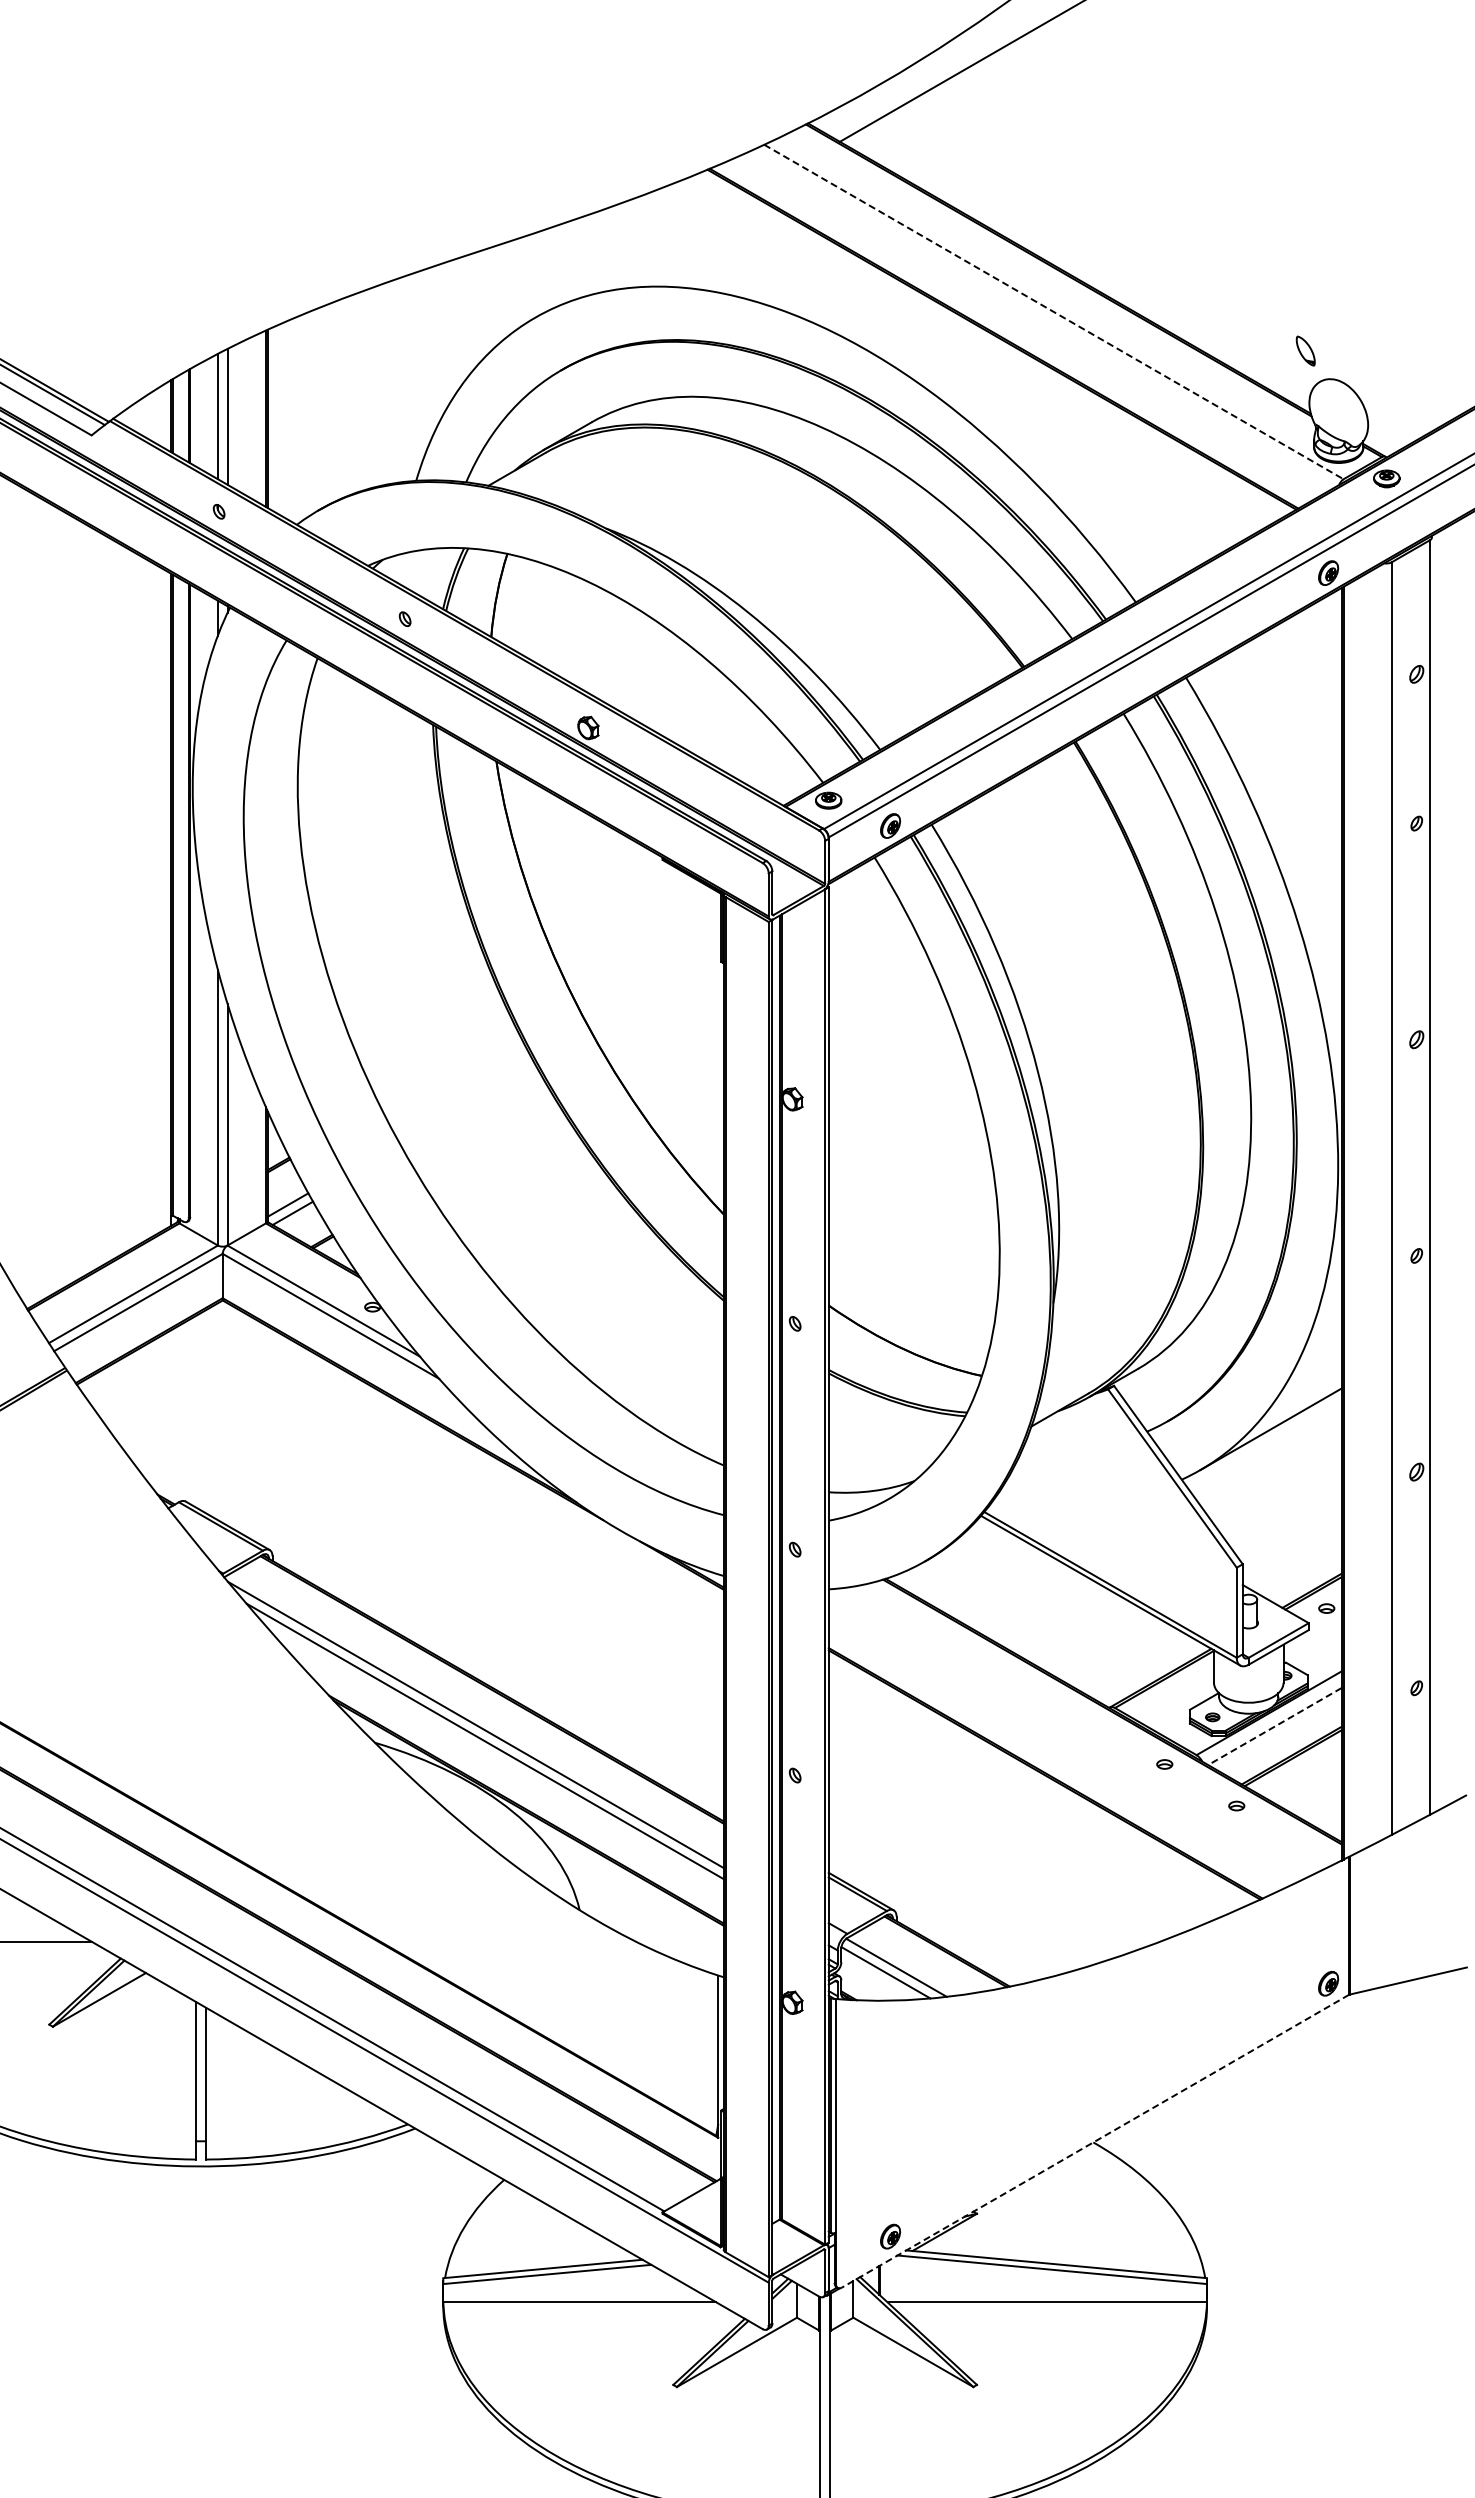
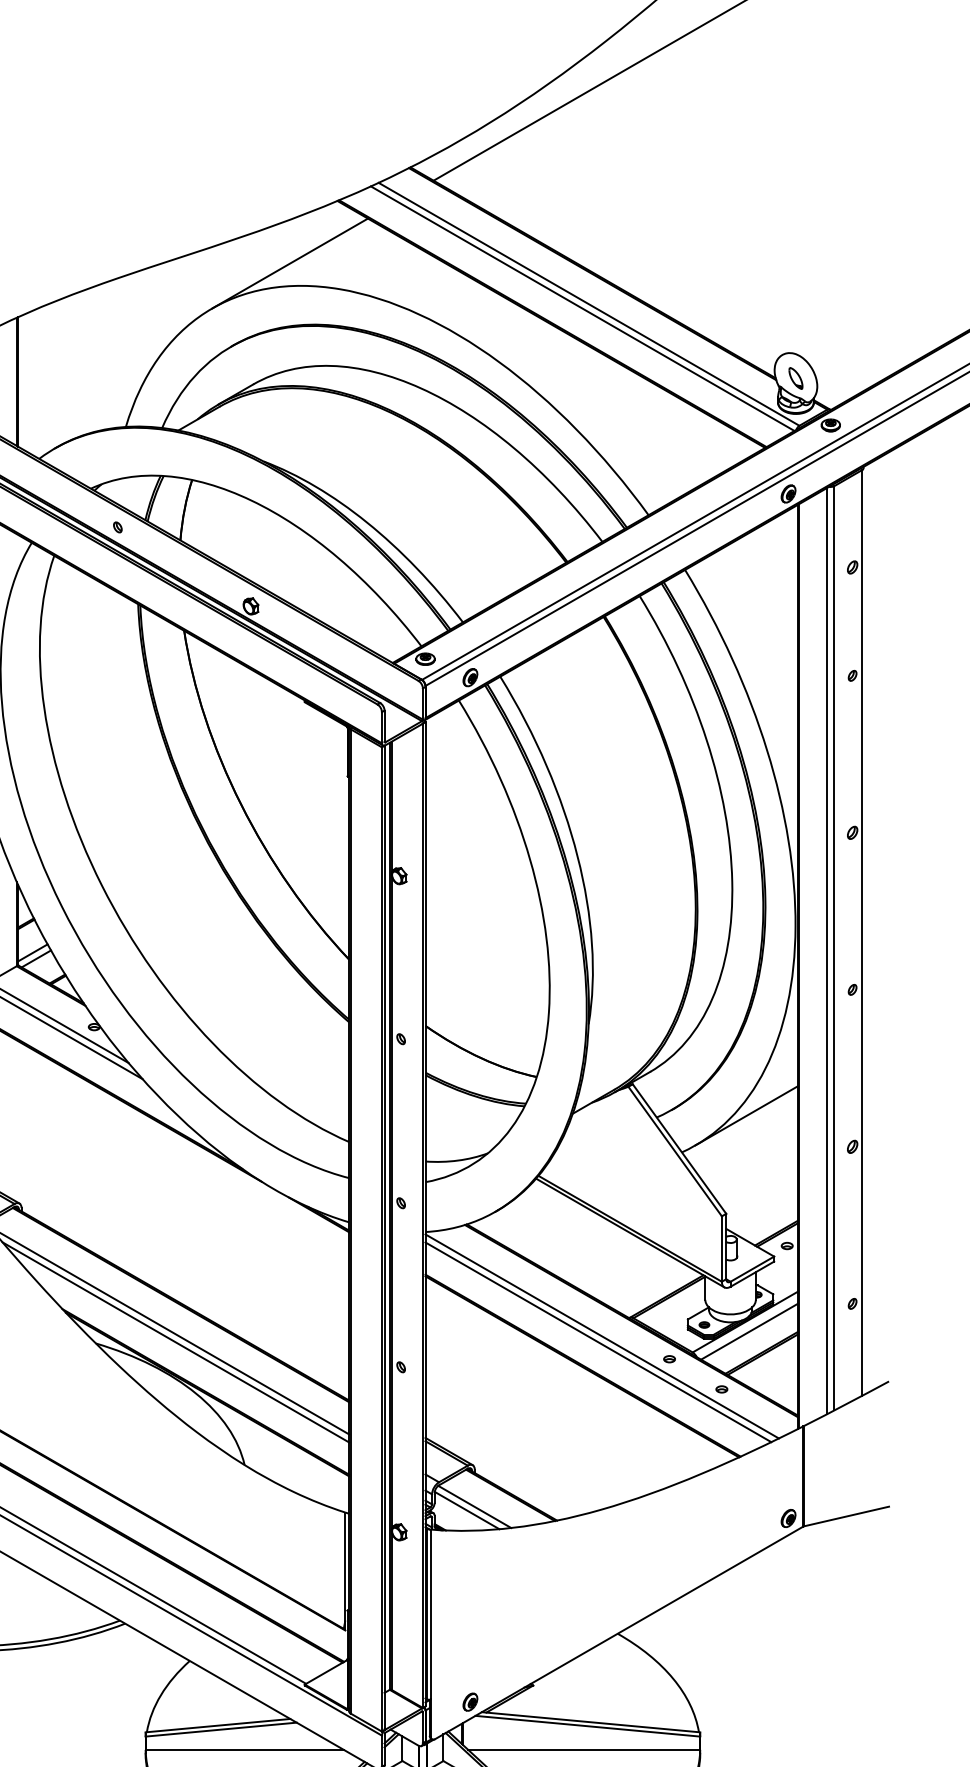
line: (642, 255) -> (290, 263), added
line: (1054, 312) -> (589, 304), dashed -> solid
line: (1044, 317) -> (582, 308), added
part: (1305, 350) -> (795, 378), moved
line: (1381, 1202) -> (827, 951), added
line: (1274, 1726) -> (749, 1331), dashed -> solid
line: (1071, 1732) -> (601, 1336), added
line: (1066, 1740) -> (598, 1341), added
line: (1095, 2141) -> (619, 1633), dashed -> solid

